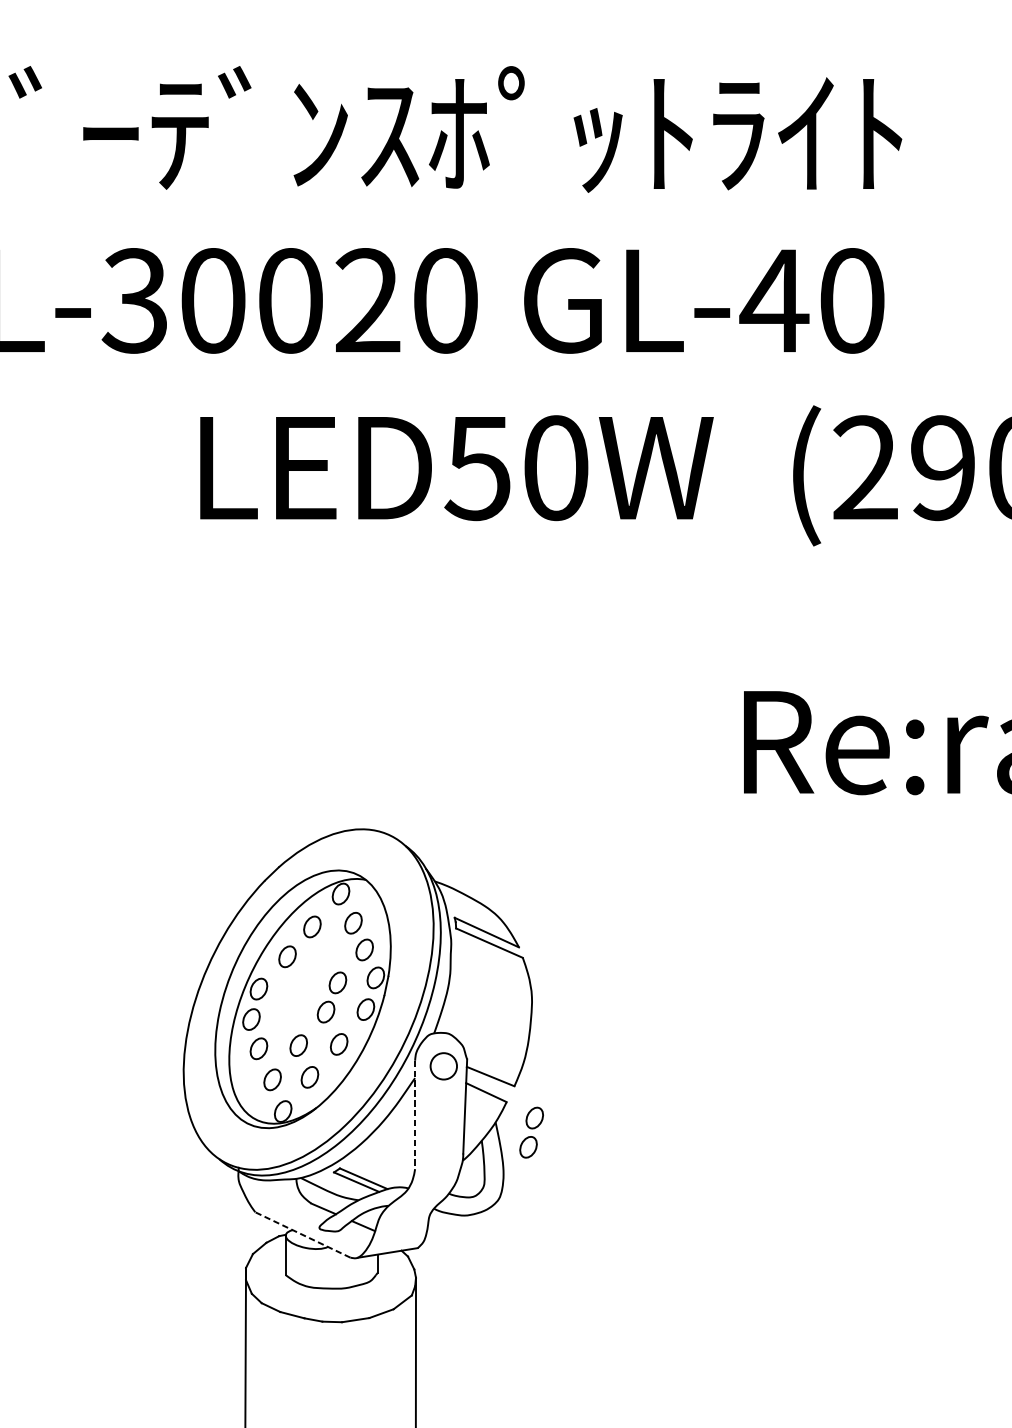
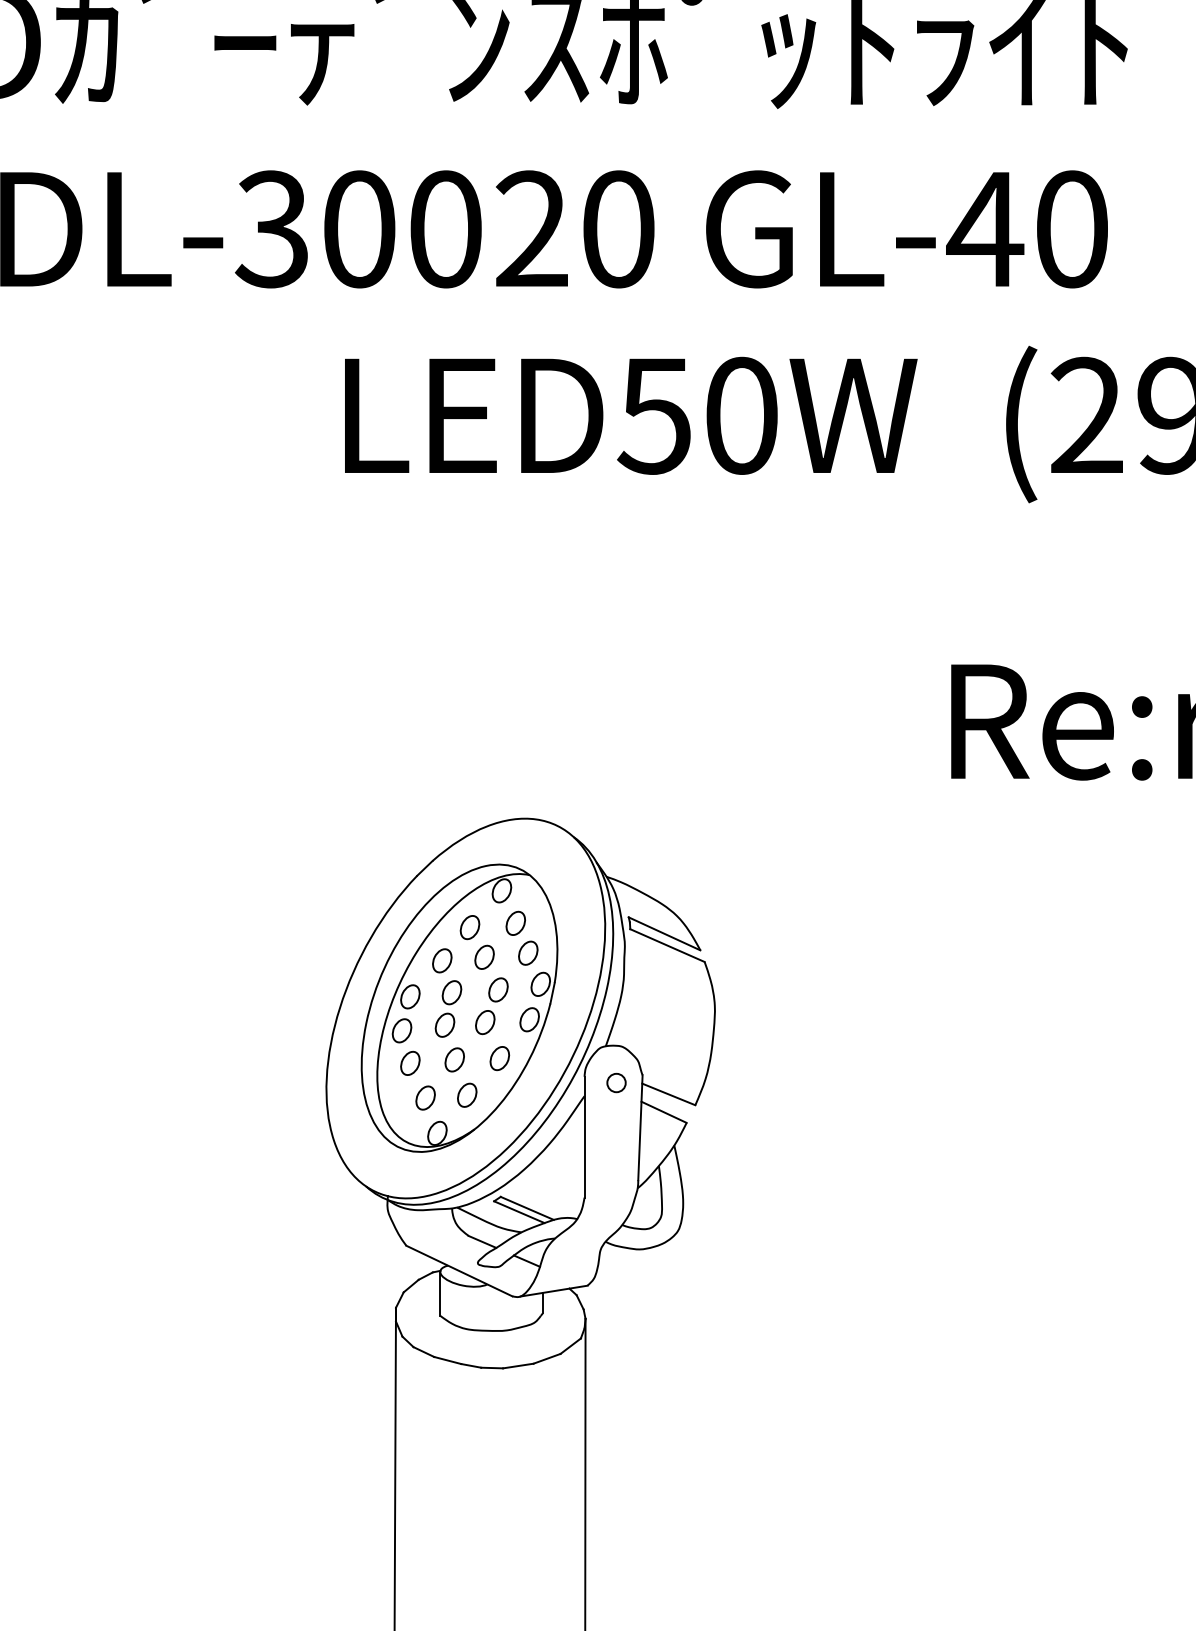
part: (325, 952) -> (484, 956), added
circle: (443, 1065) -> (616, 1082), size x0.62
line: (415, 1115) -> (584, 1137), dashed -> solid
part: (531, 1132) -> (448, 1008), moved
line: (302, 1235) -> (459, 1271), dashed -> solid

